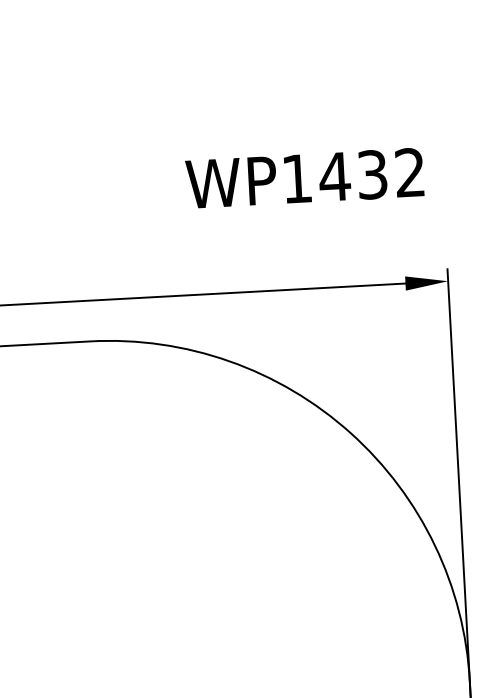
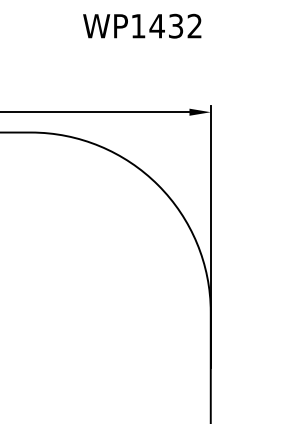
text: (305, 176) -> (142, 25), moved

